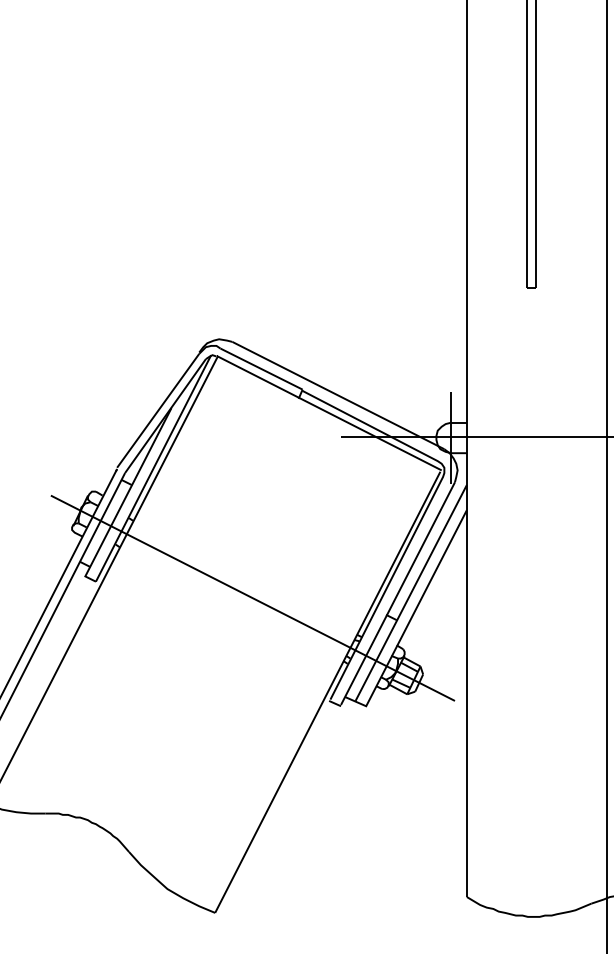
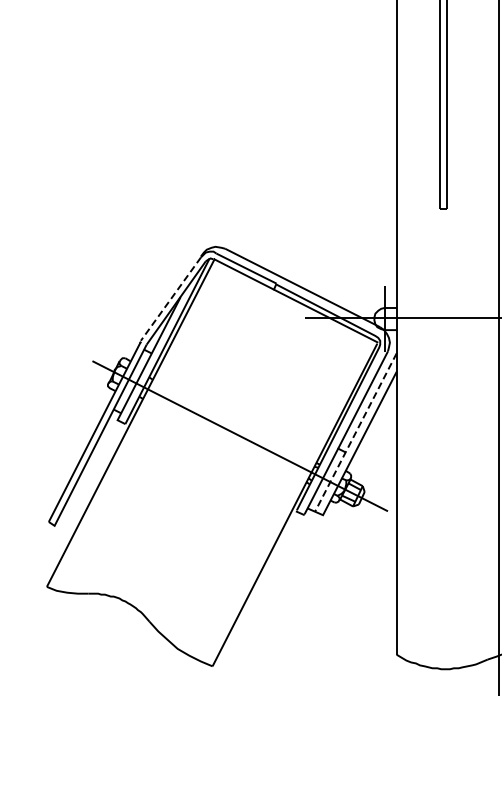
line: (157, 411) -> (170, 299), solid -> dashed
line: (410, 593) -> (355, 432), solid -> dashed

